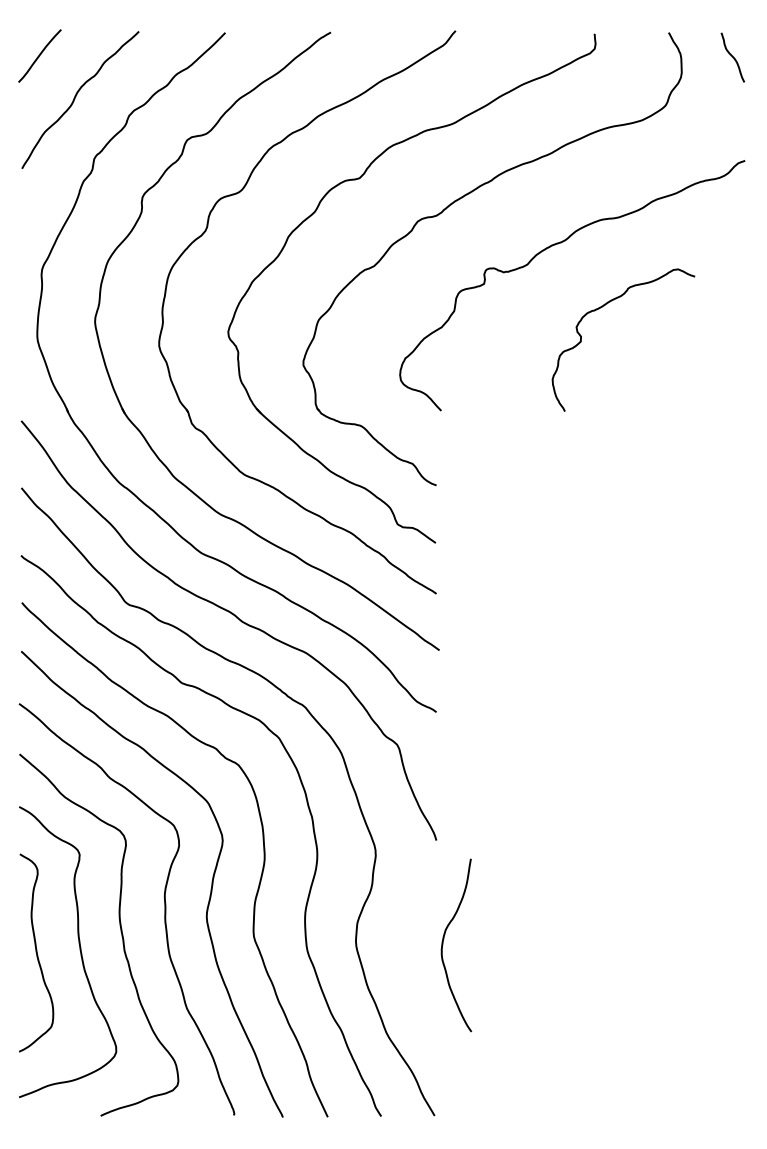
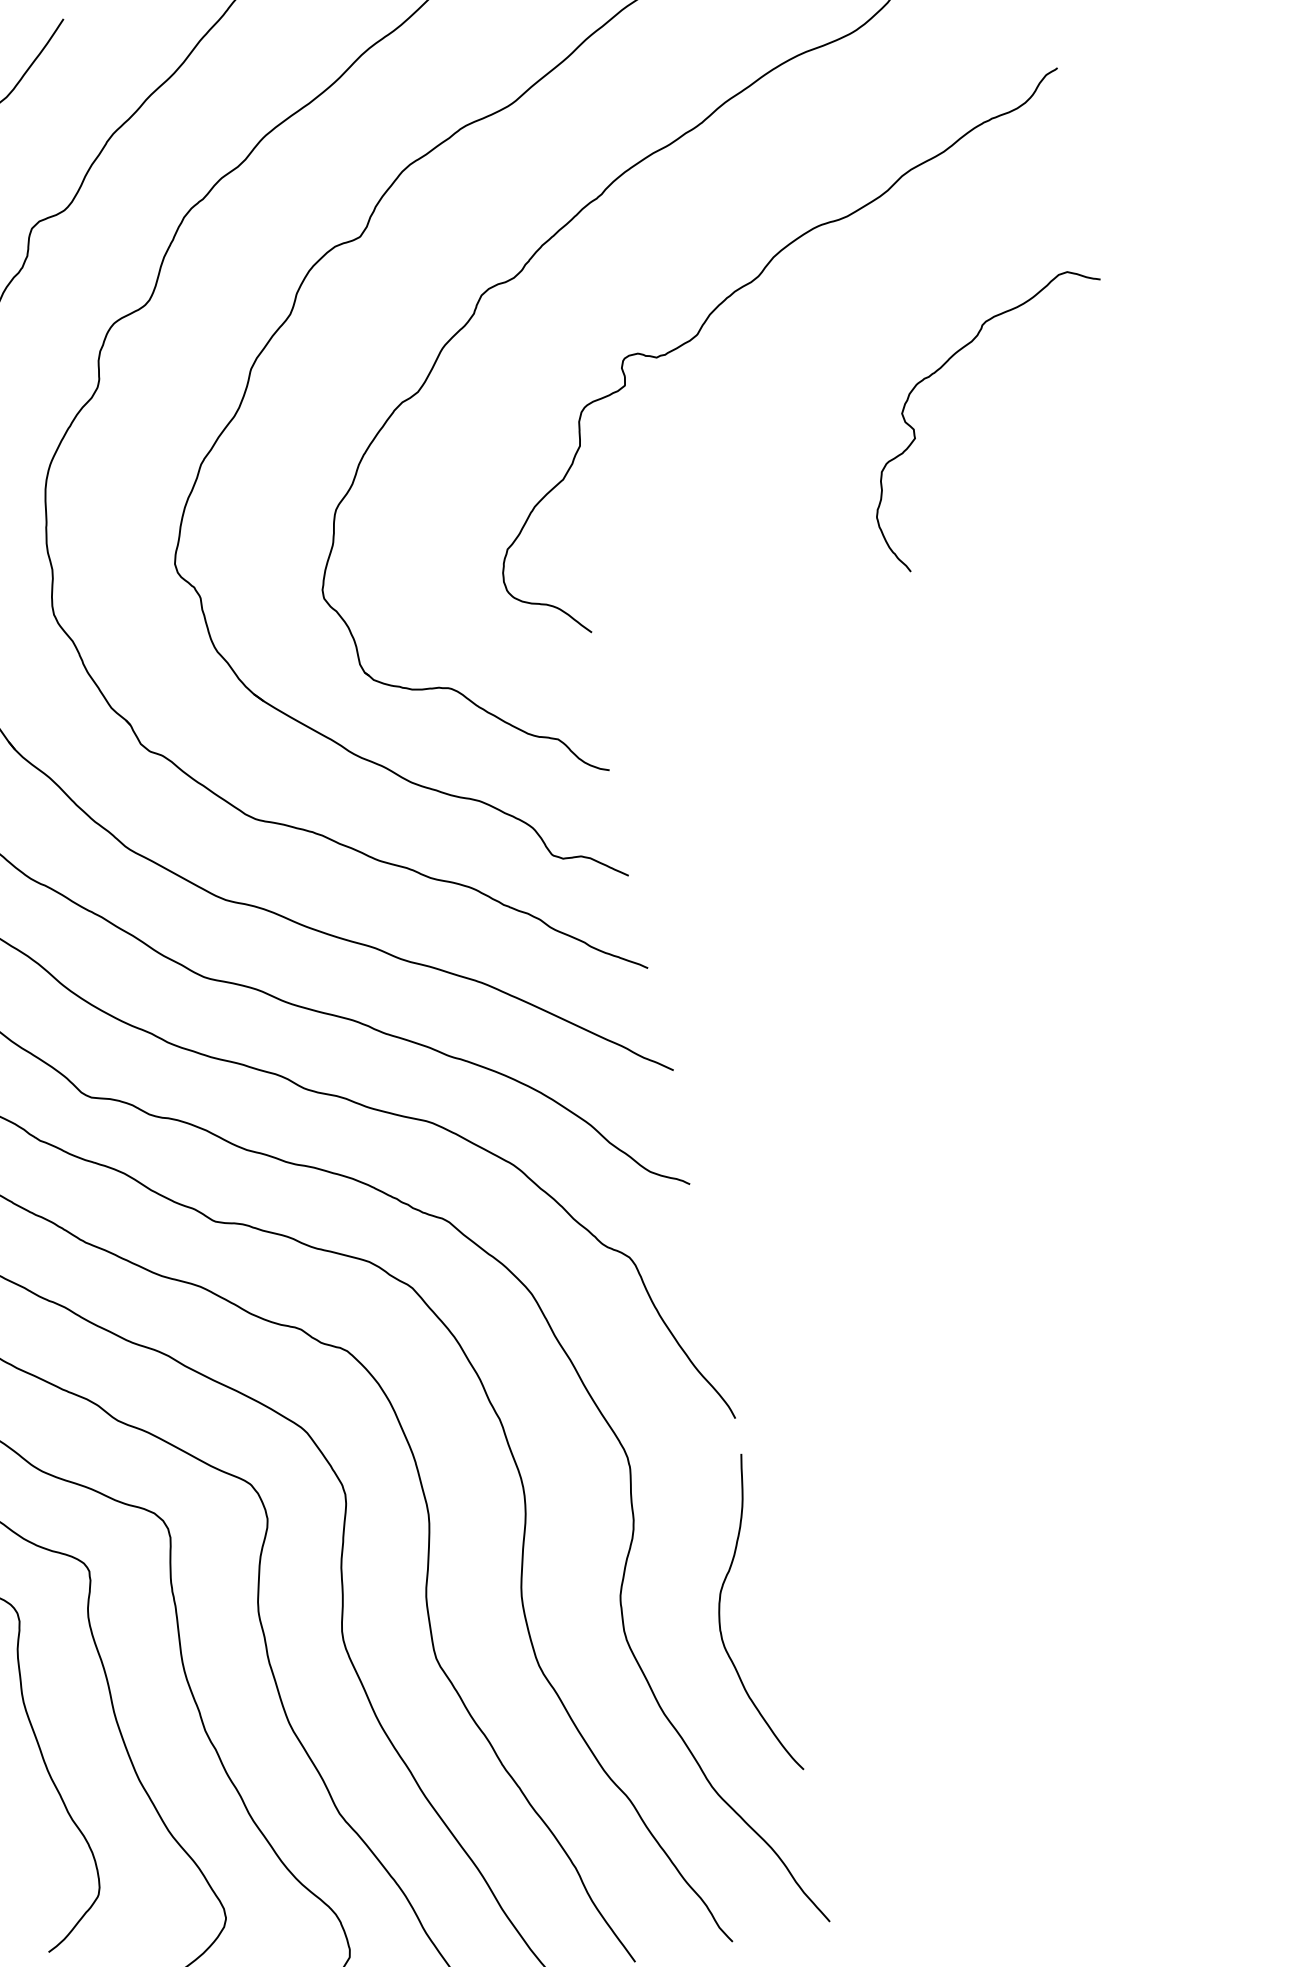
curve: (601, 308) -> (940, 370), moved
curve: (443, 945) -> (721, 1621), moved

